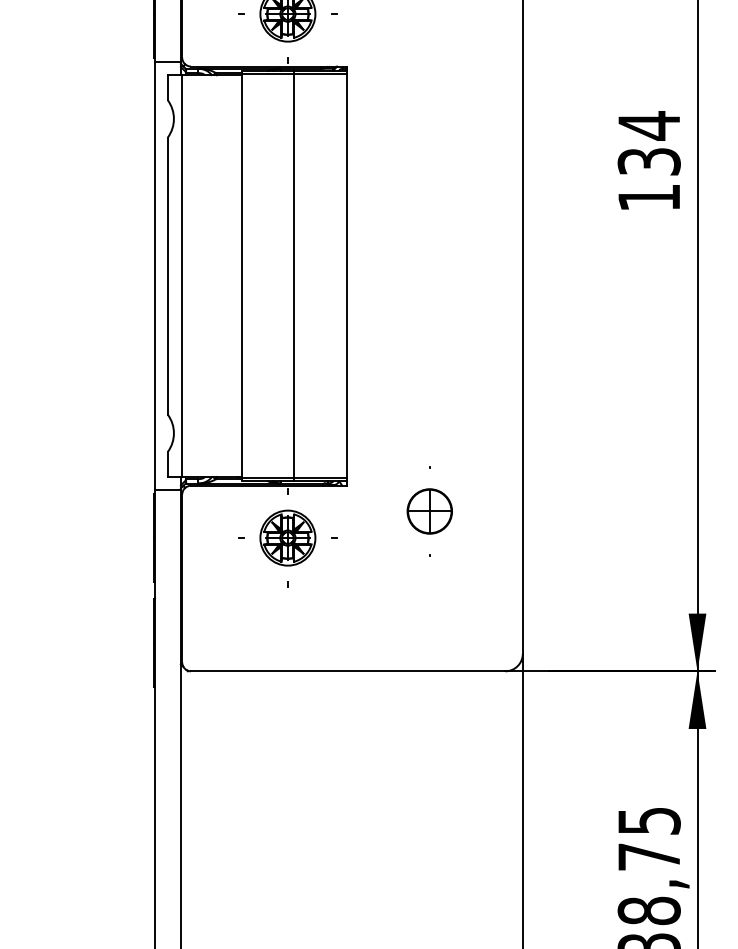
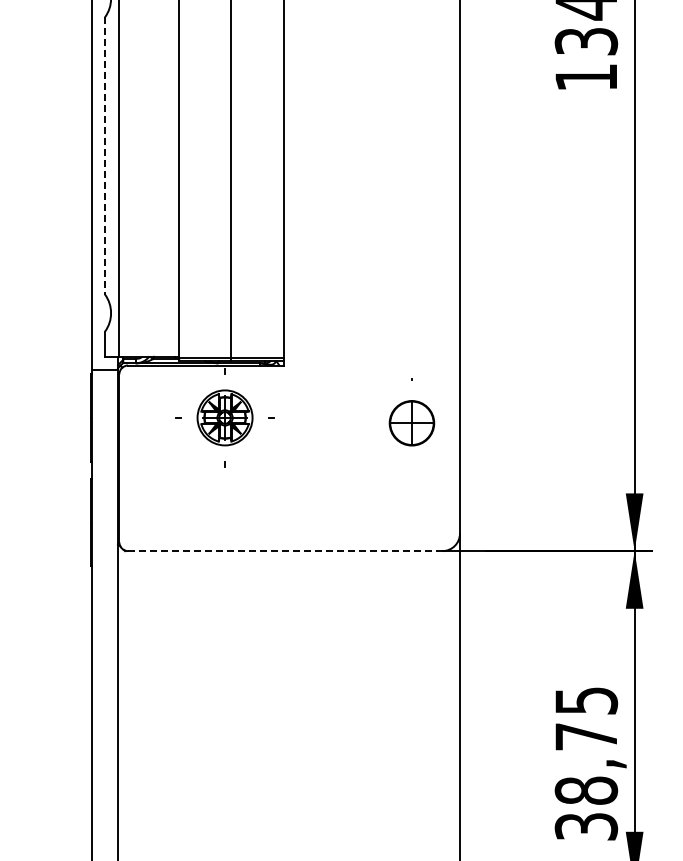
line: (167, 276) -> (104, 156), solid -> dashed
part: (429, 511) -> (411, 423), moved
line: (348, 671) -> (285, 551), solid -> dashed

